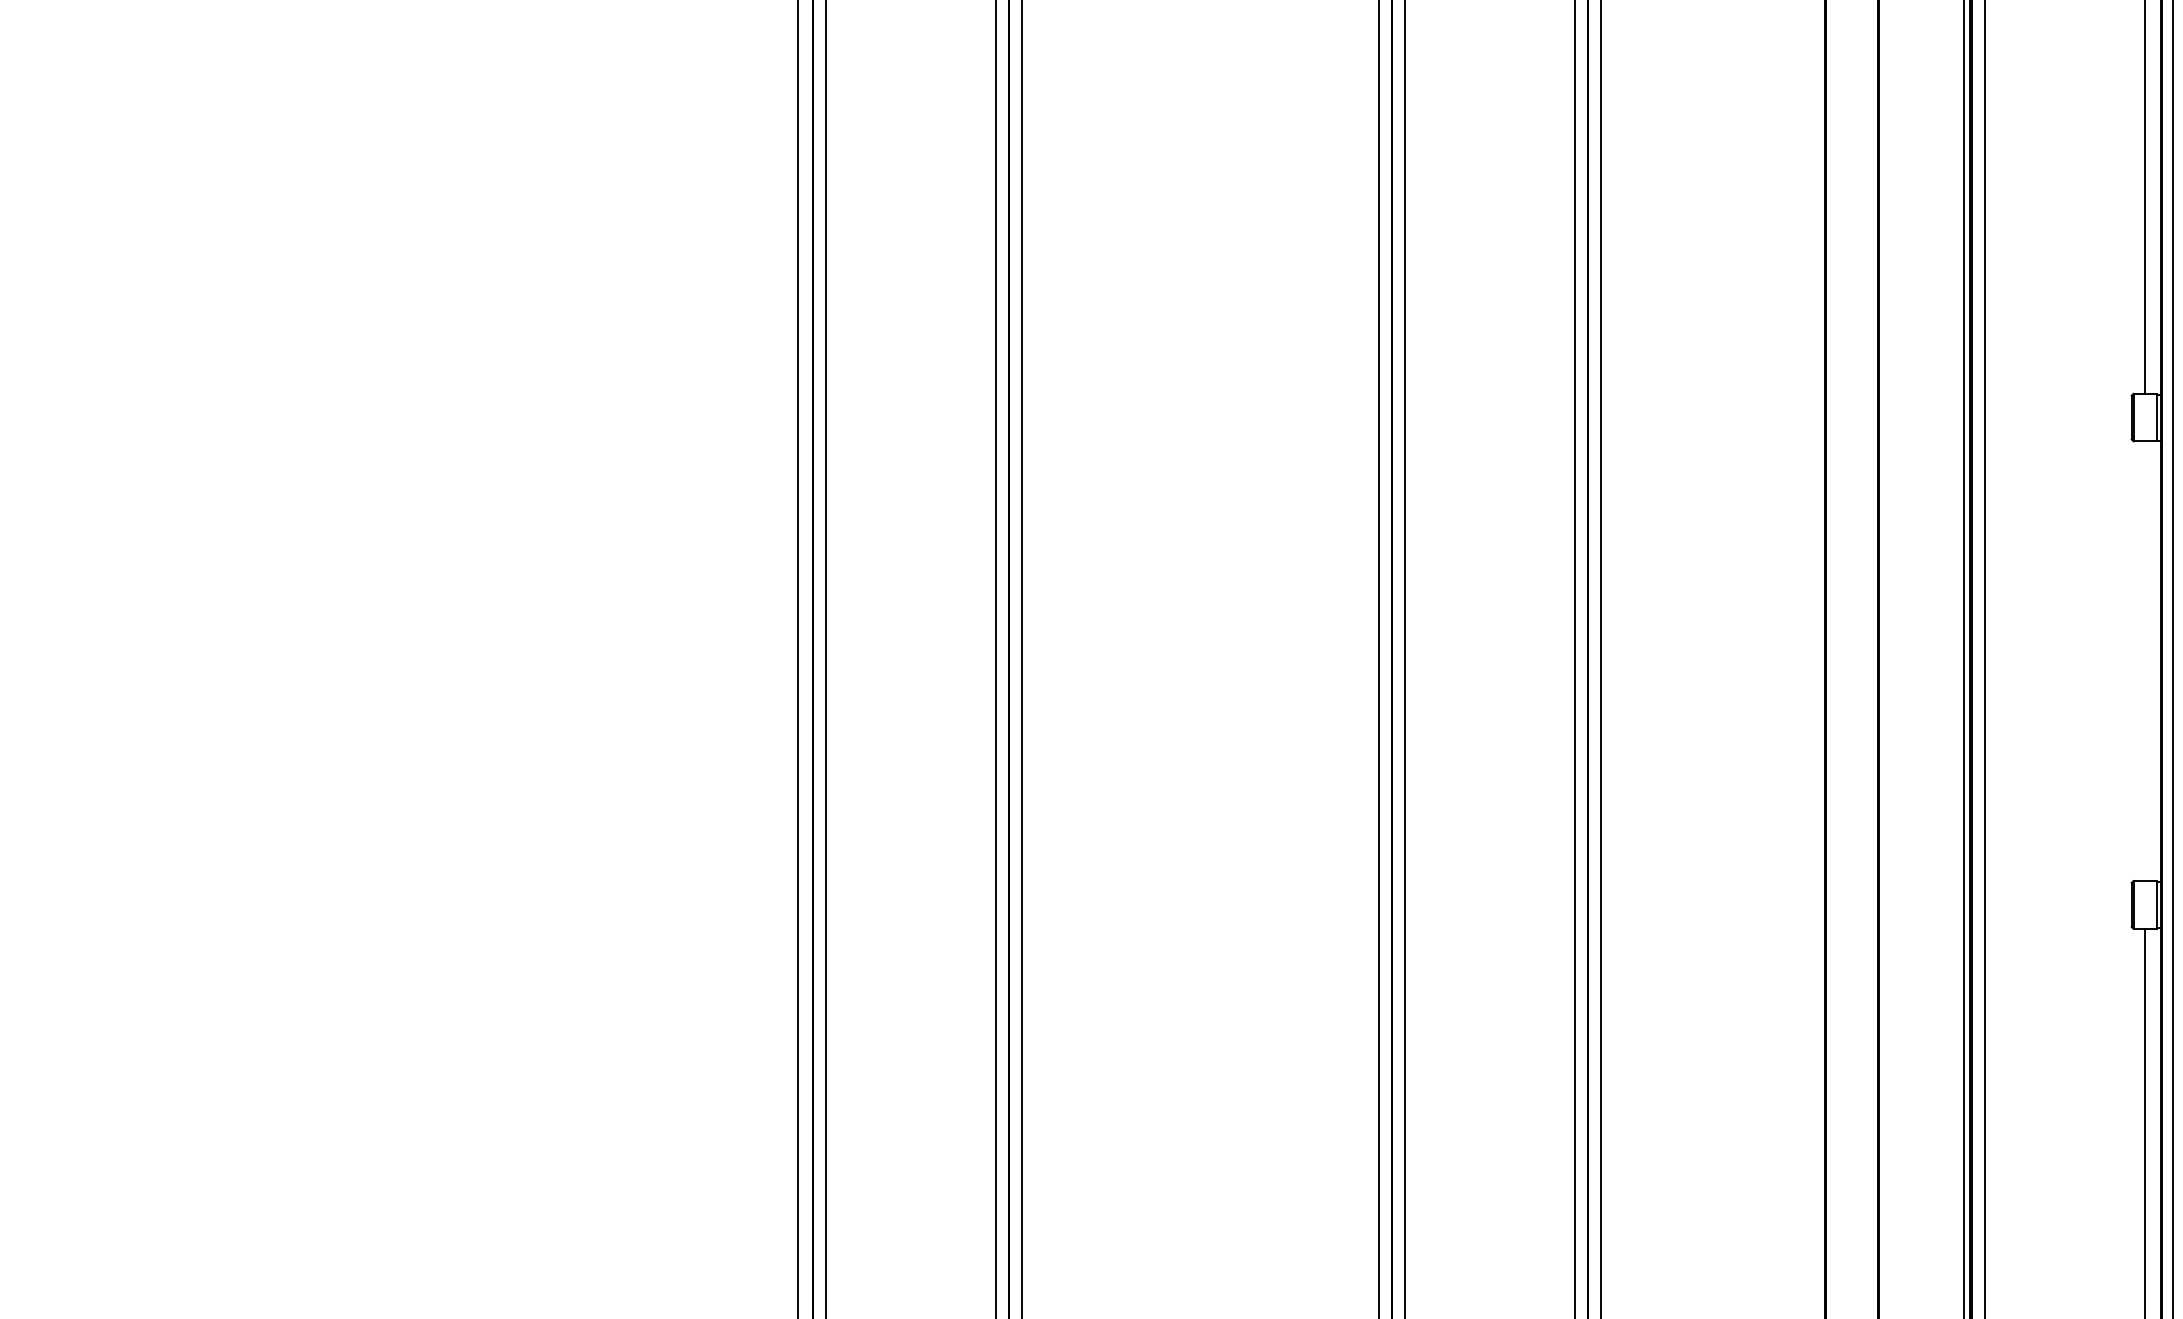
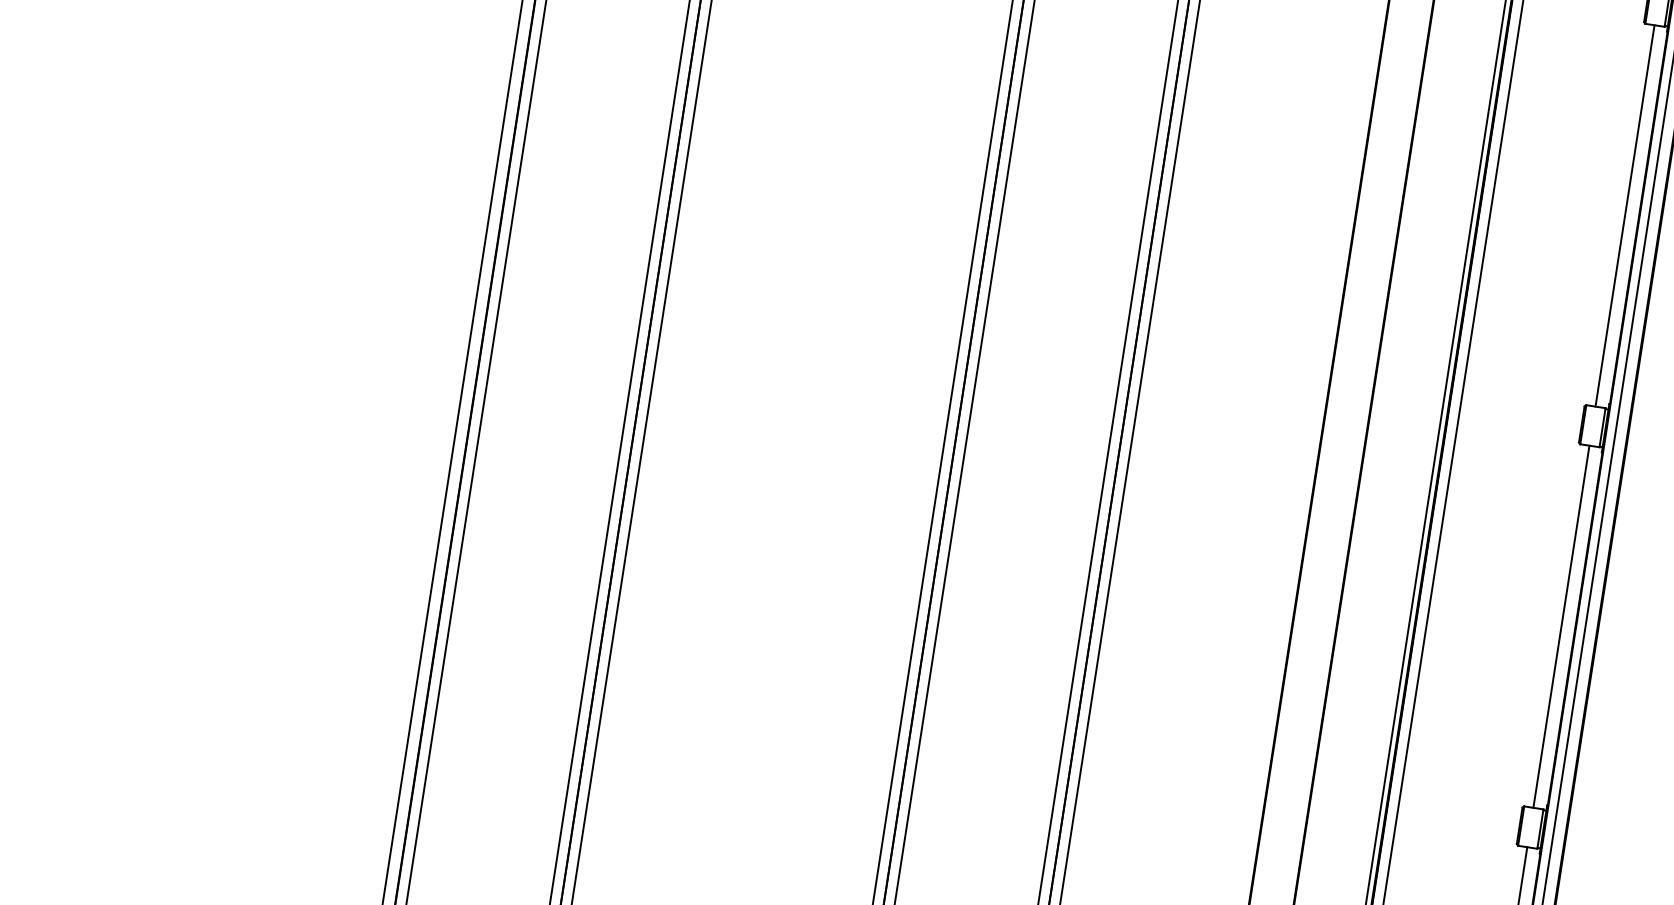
line: (2144, 661) -> (1561, 626), added

